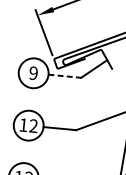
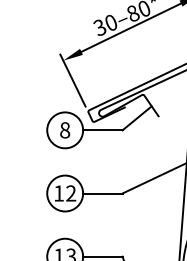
text: (33, 73) -> (65, 130), 9 -> 8
line: (64, 76) -> (102, 130), dashed -> solid

